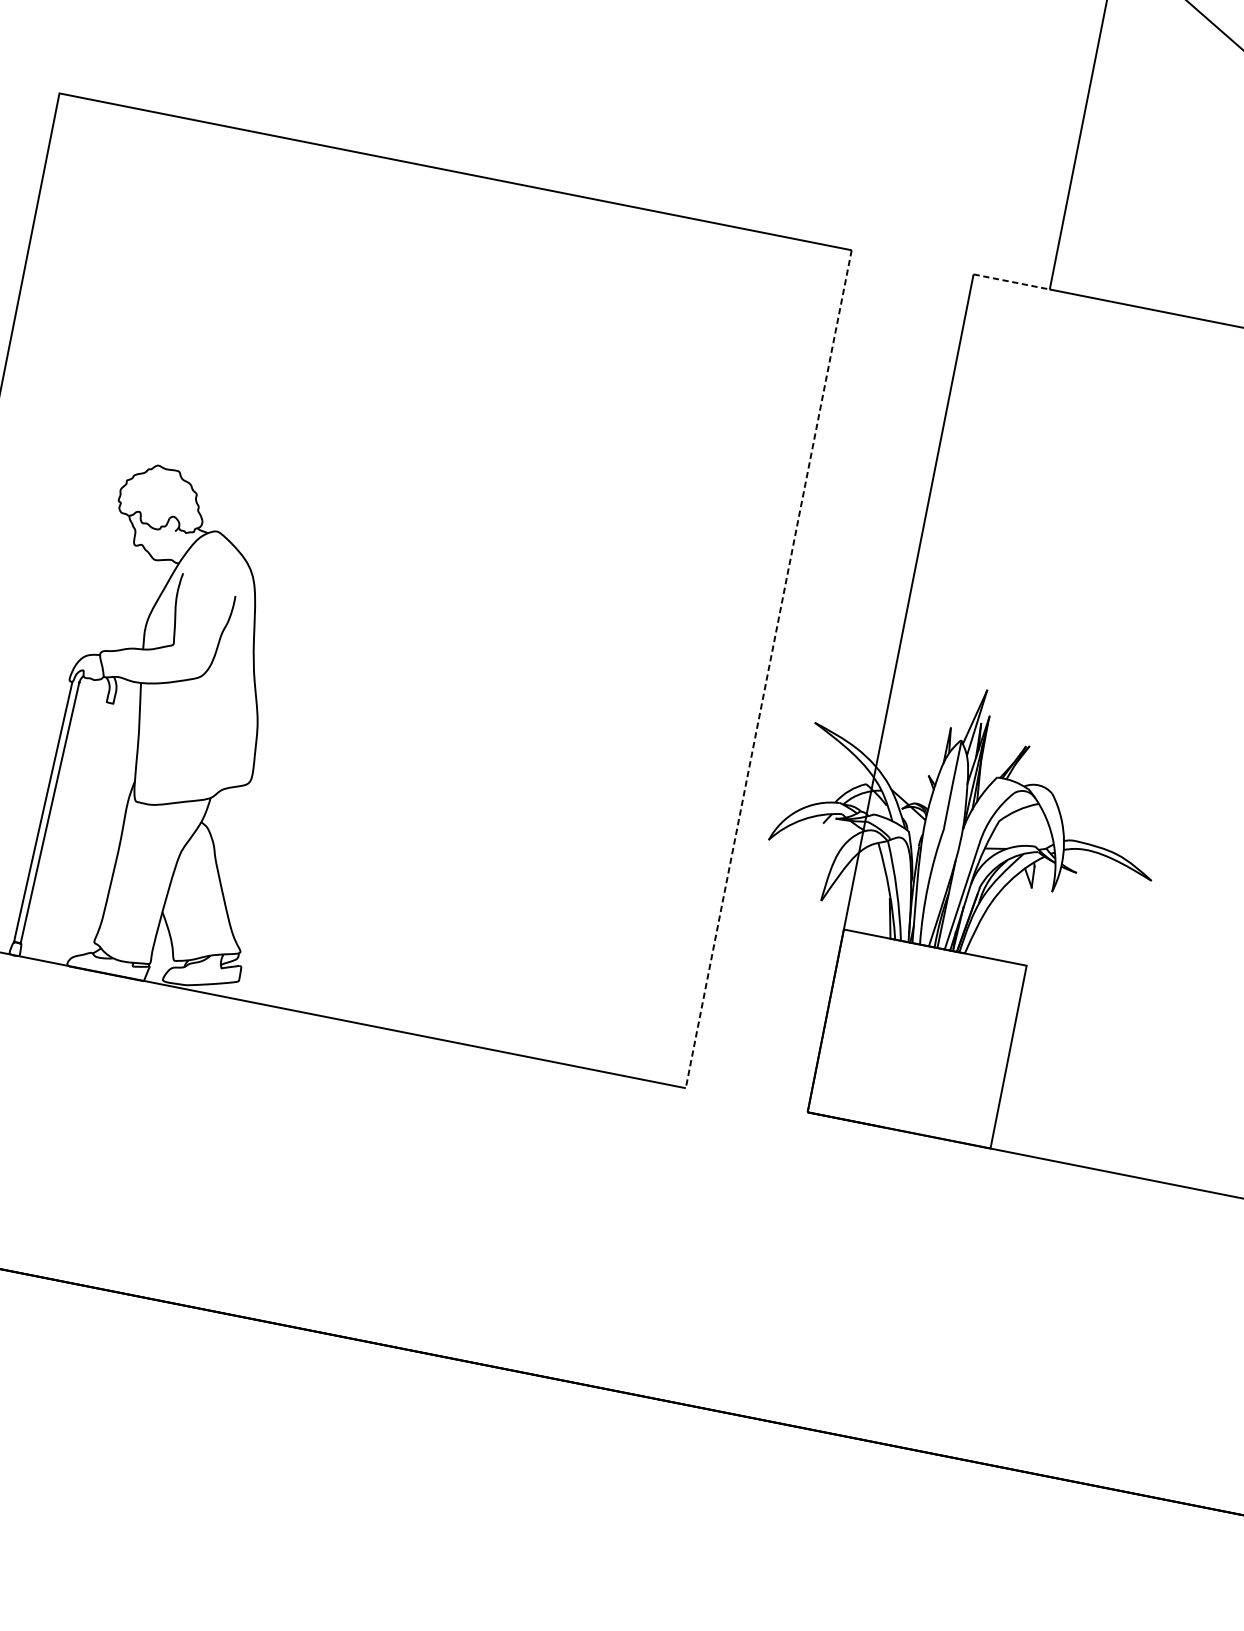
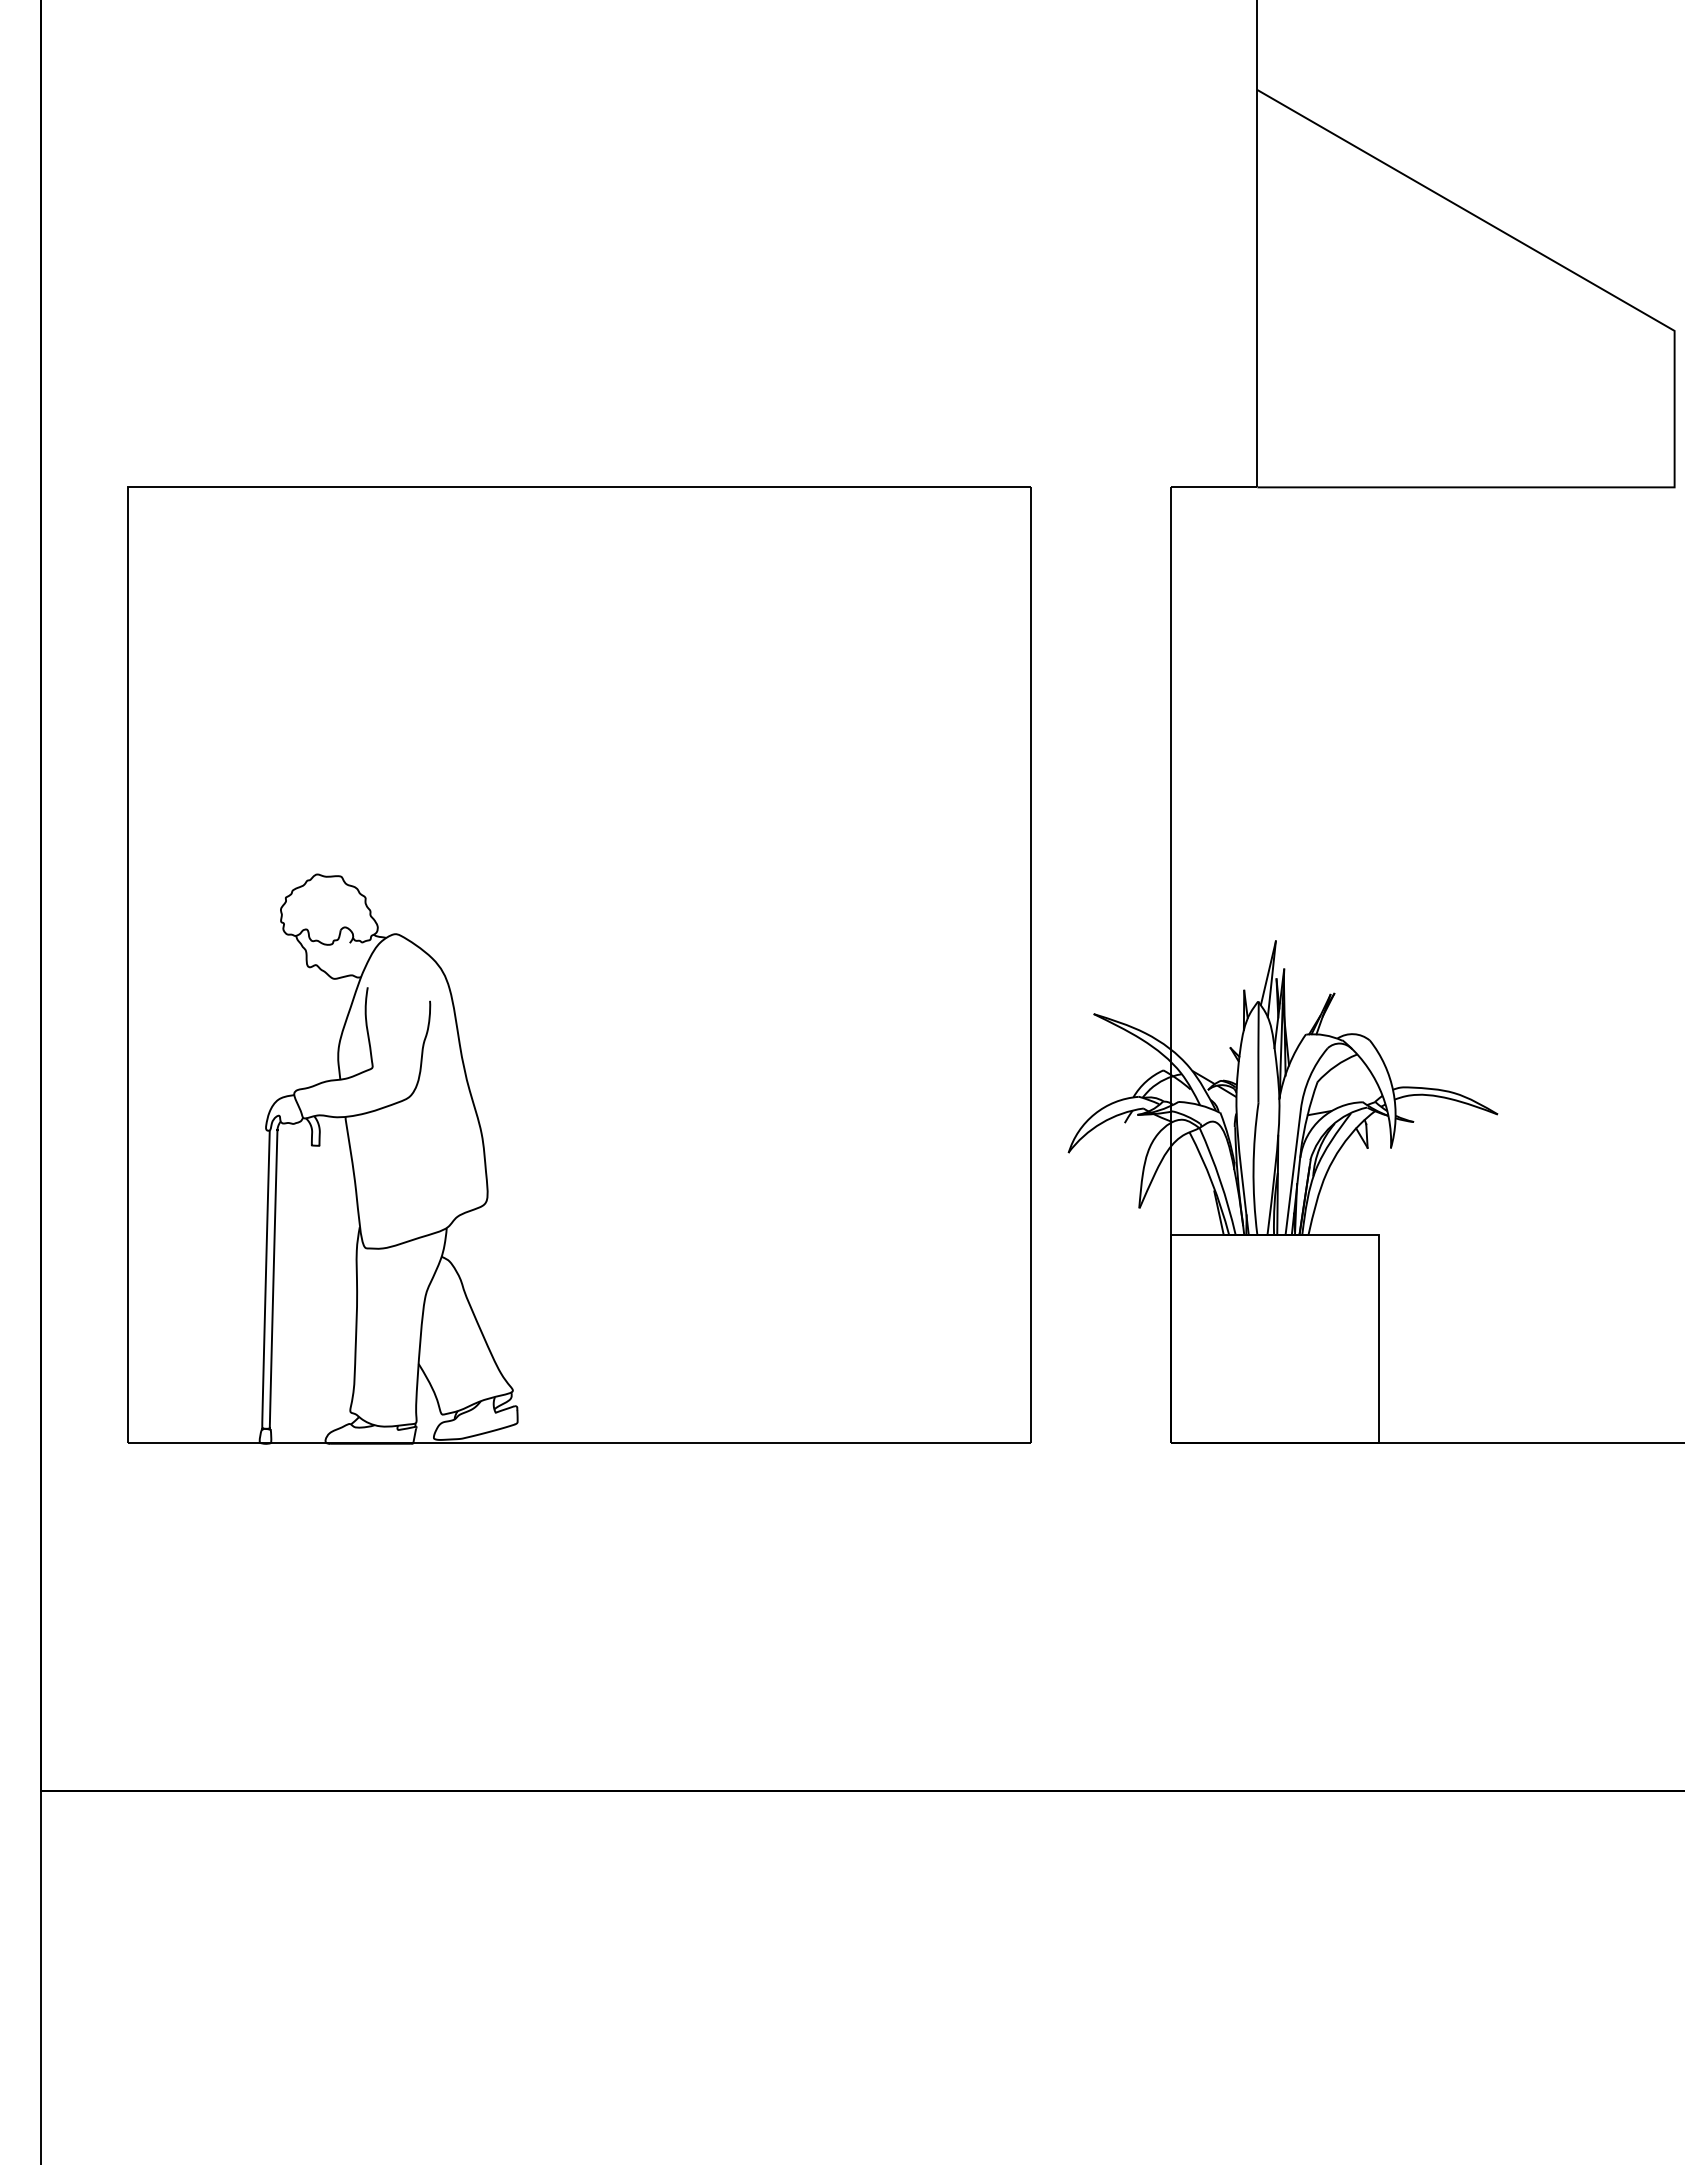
line: (1012, 282) -> (1214, 487), dashed -> solid
line: (768, 669) -> (1031, 965), dashed -> solid

